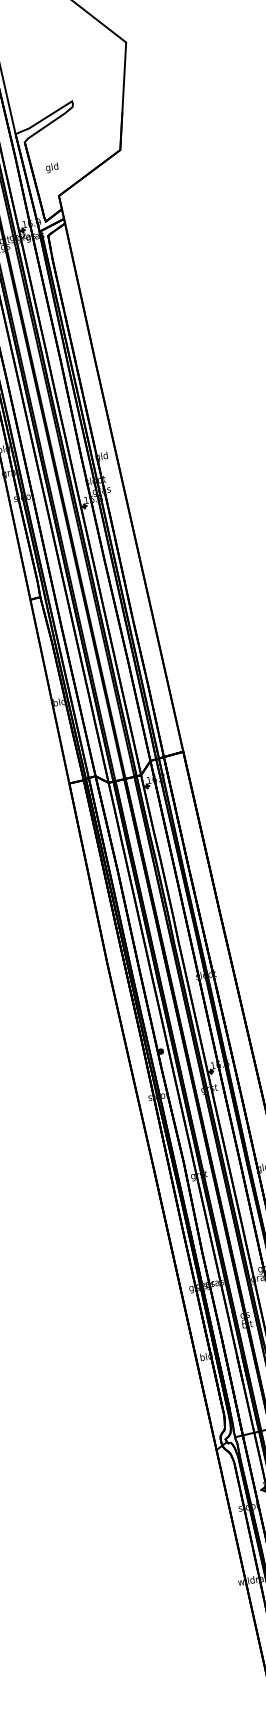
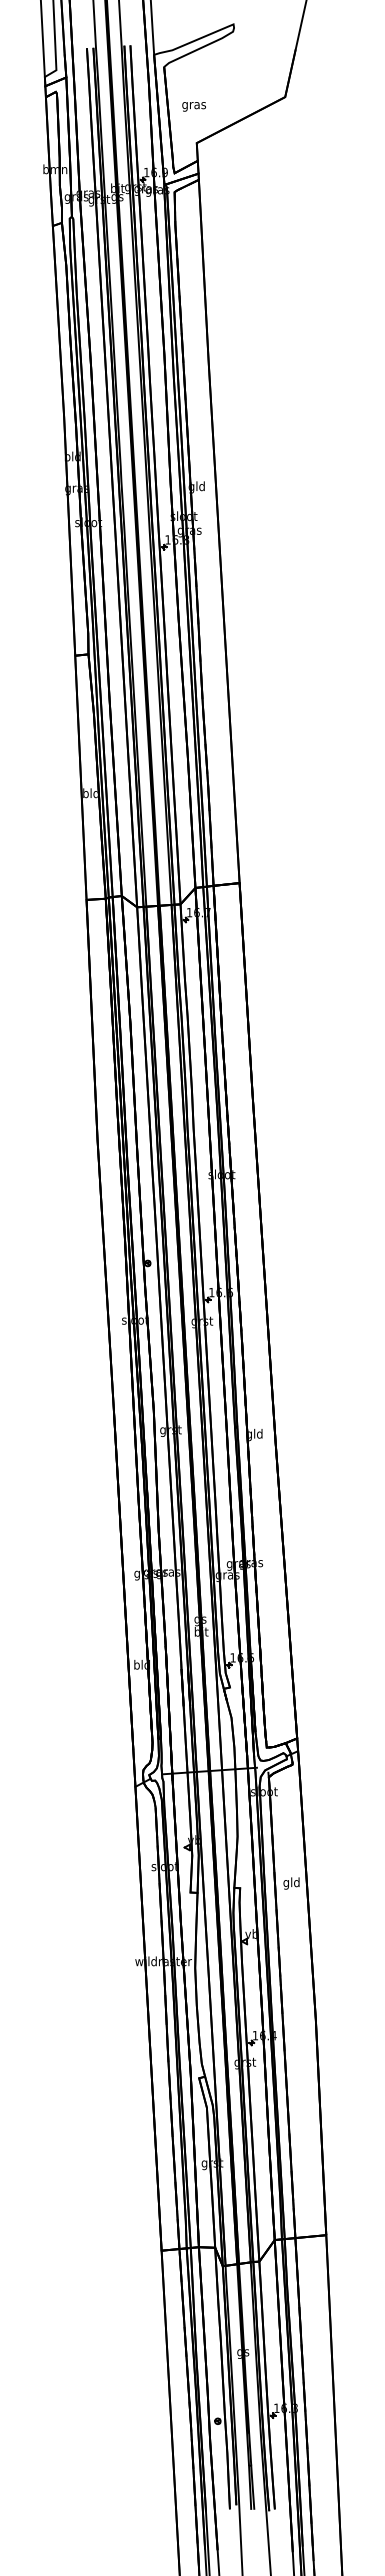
text: (51, 167) -> (193, 105), gld -> gras

